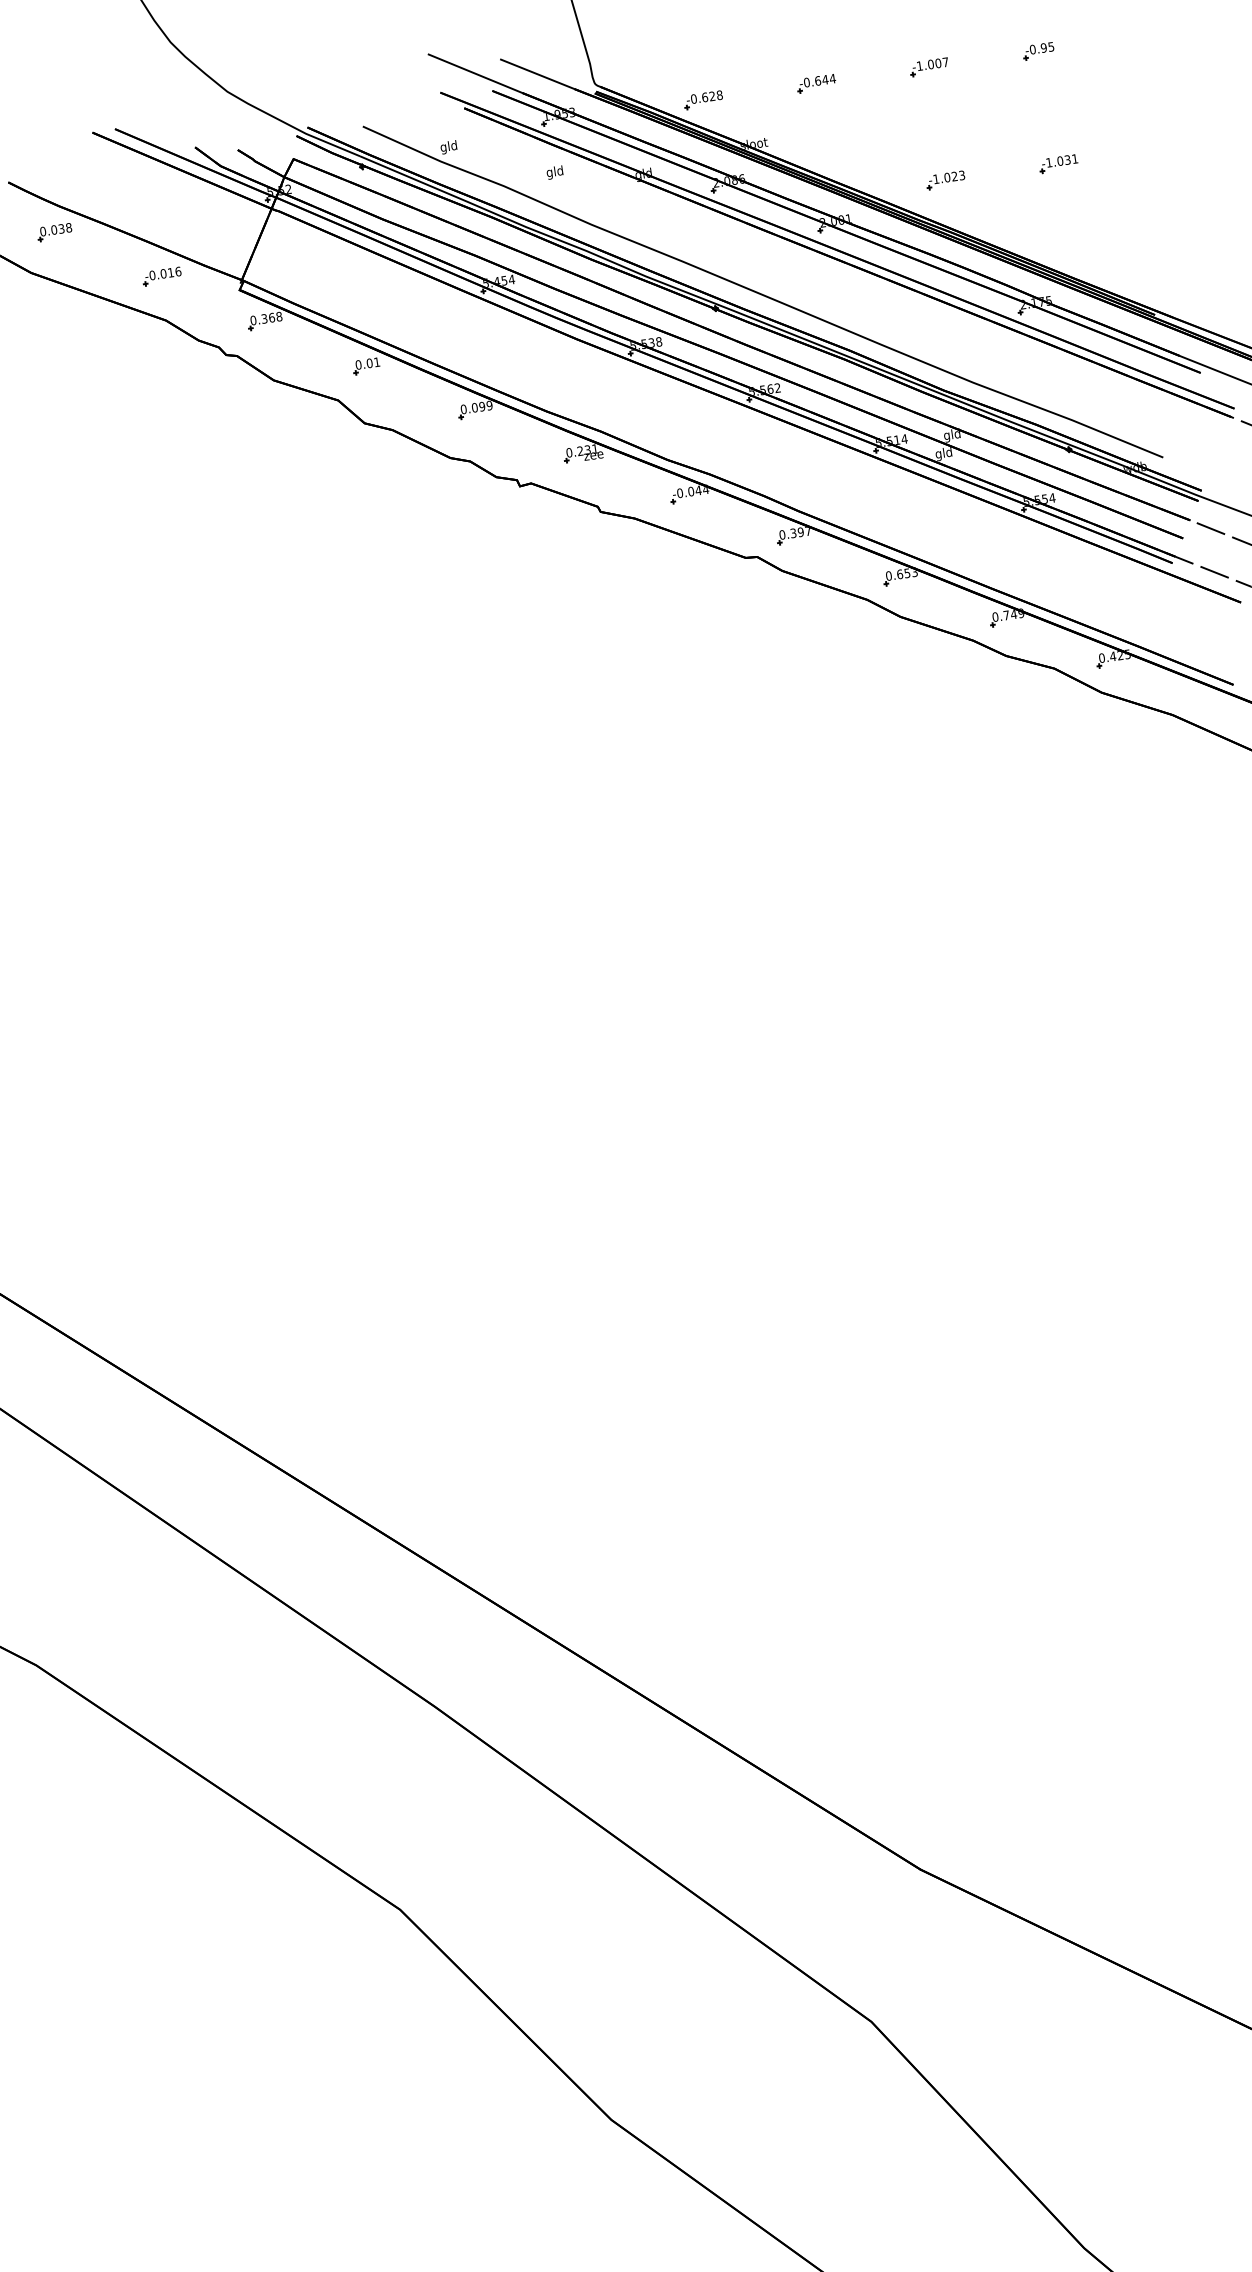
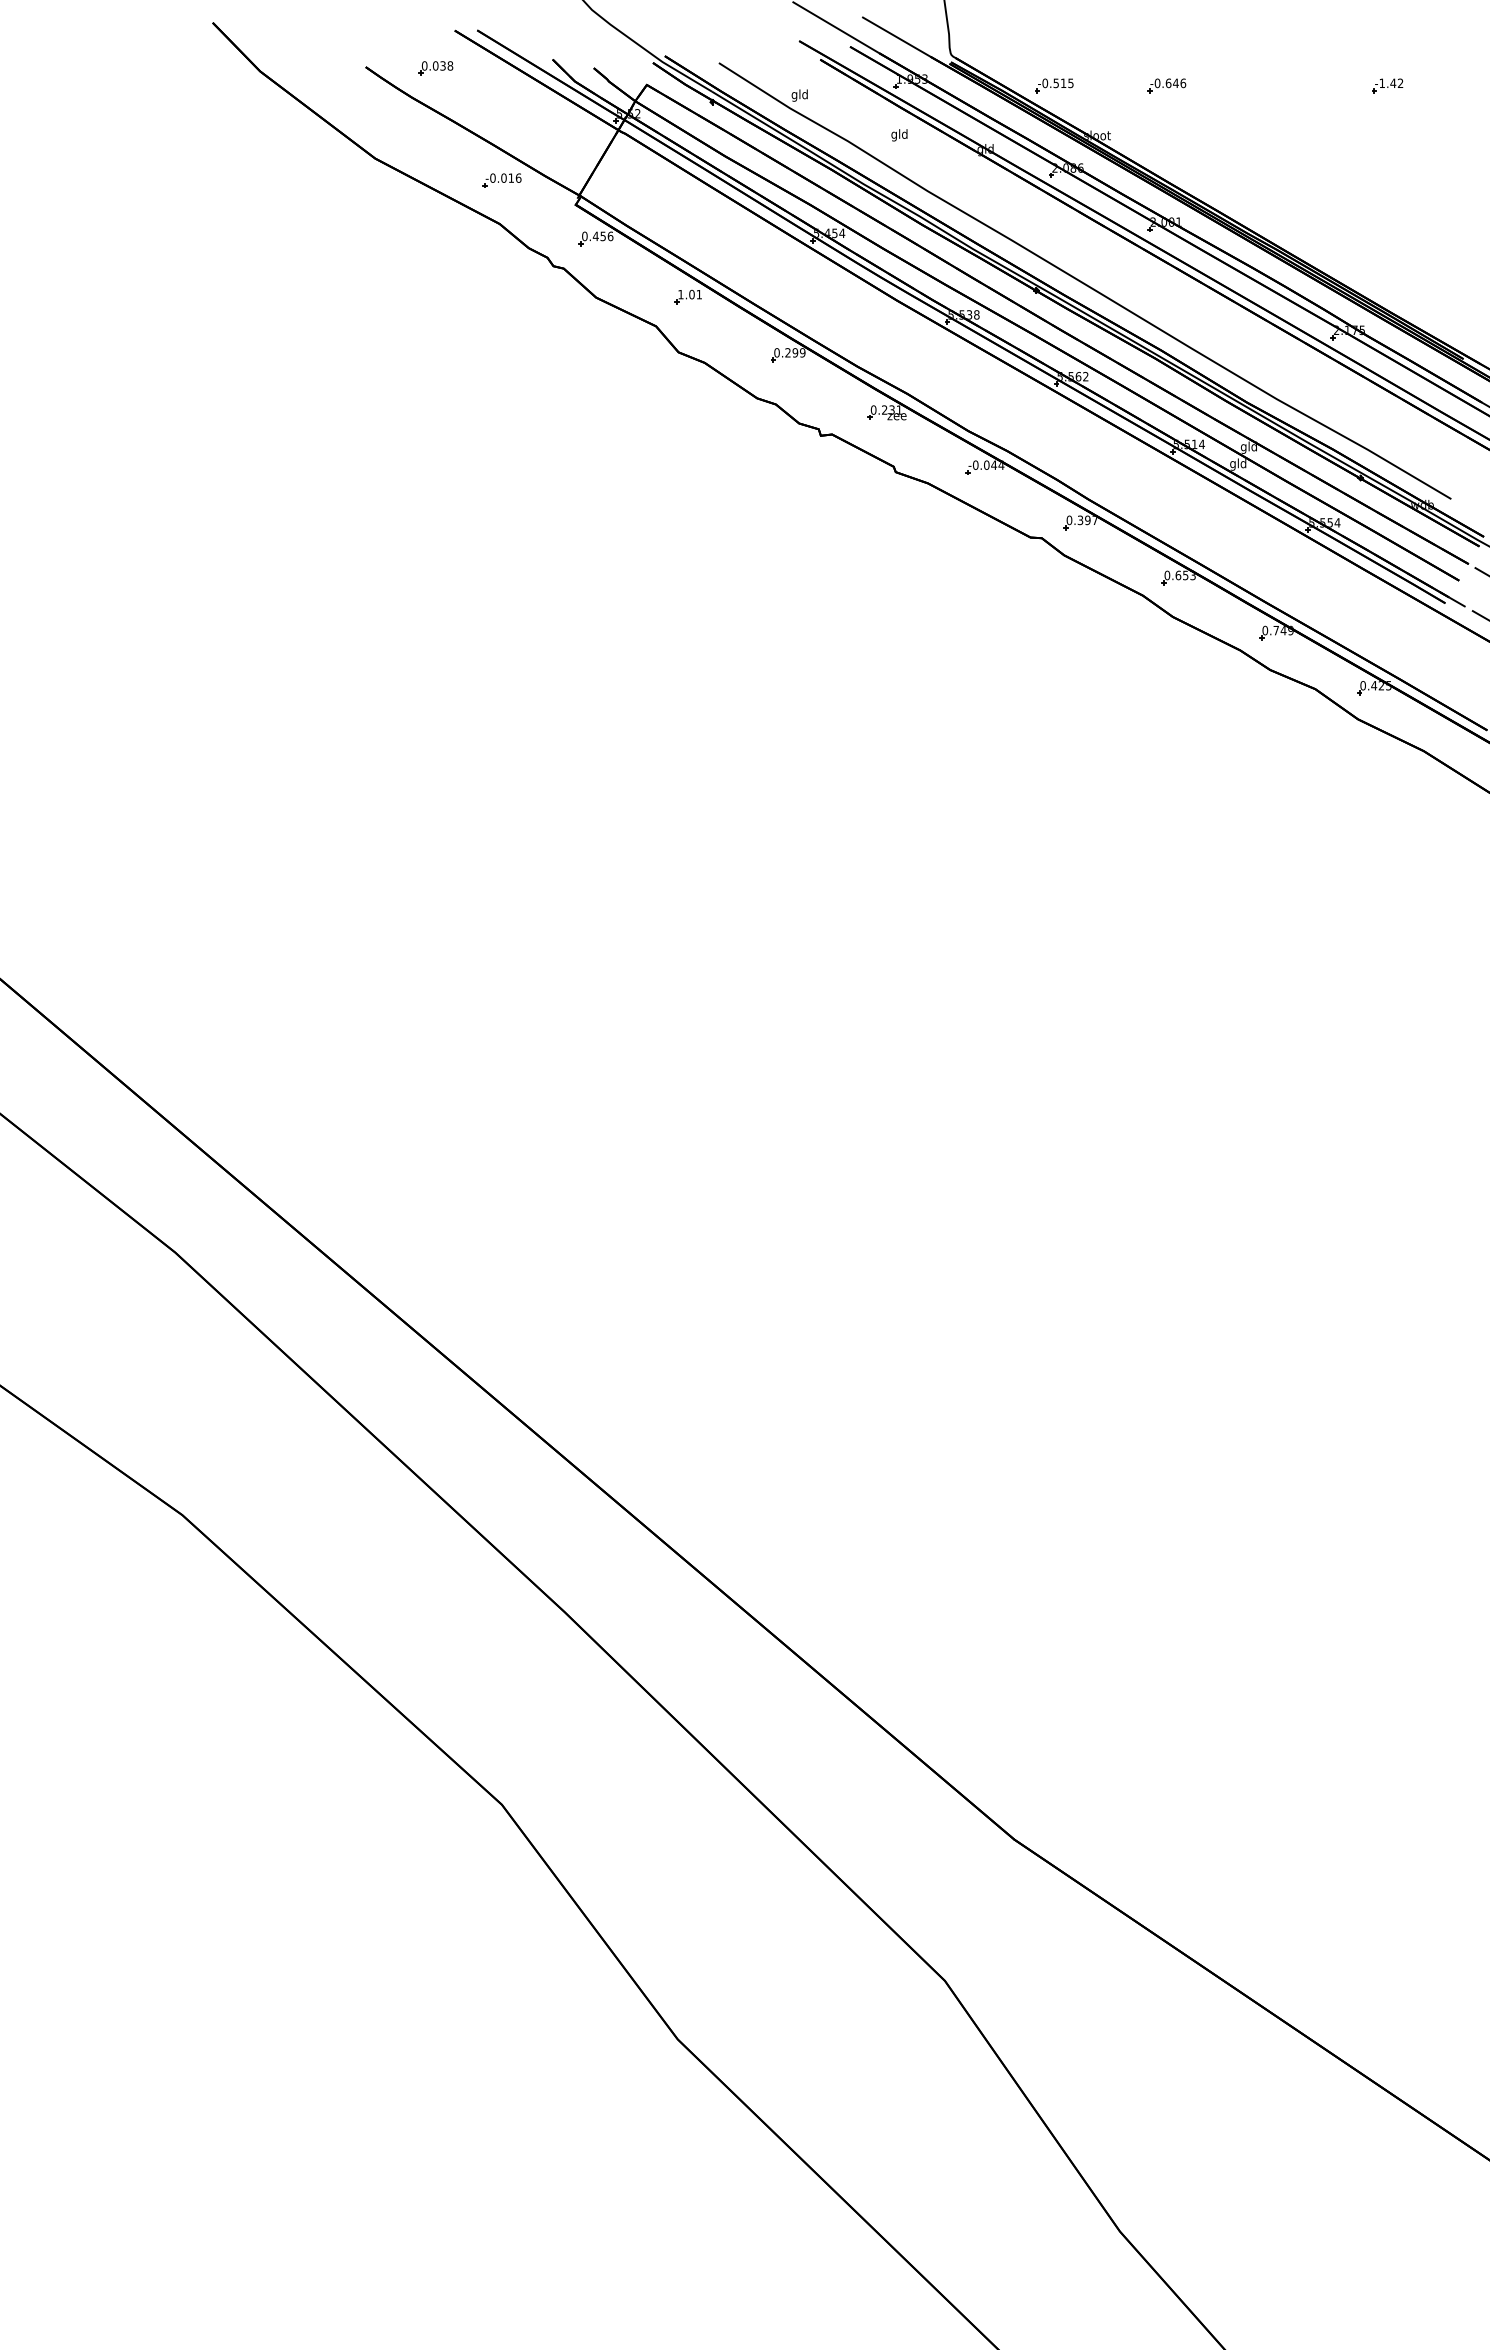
text: (1042, 48) -> (1391, 83), -0.95 -> -1.42
part: (928, 67) -> (1278, 85), removed
text: (832, 78) -> (1183, 83), -0.644 -> -0.646
text: (712, 96) -> (1063, 83), -0.628 -> -0.515
part: (1058, 164) -> (1390, 198), removed
part: (945, 180) -> (1278, 198), removed
part: (54, 232) -> (435, 68), moved
text: (271, 318) -> (602, 236), 0.368 -> 0.456
text: (358, 364) -> (680, 294), 0.01 -> 1.01
text: (474, 407) -> (787, 352), 0.099 -> 0.299

